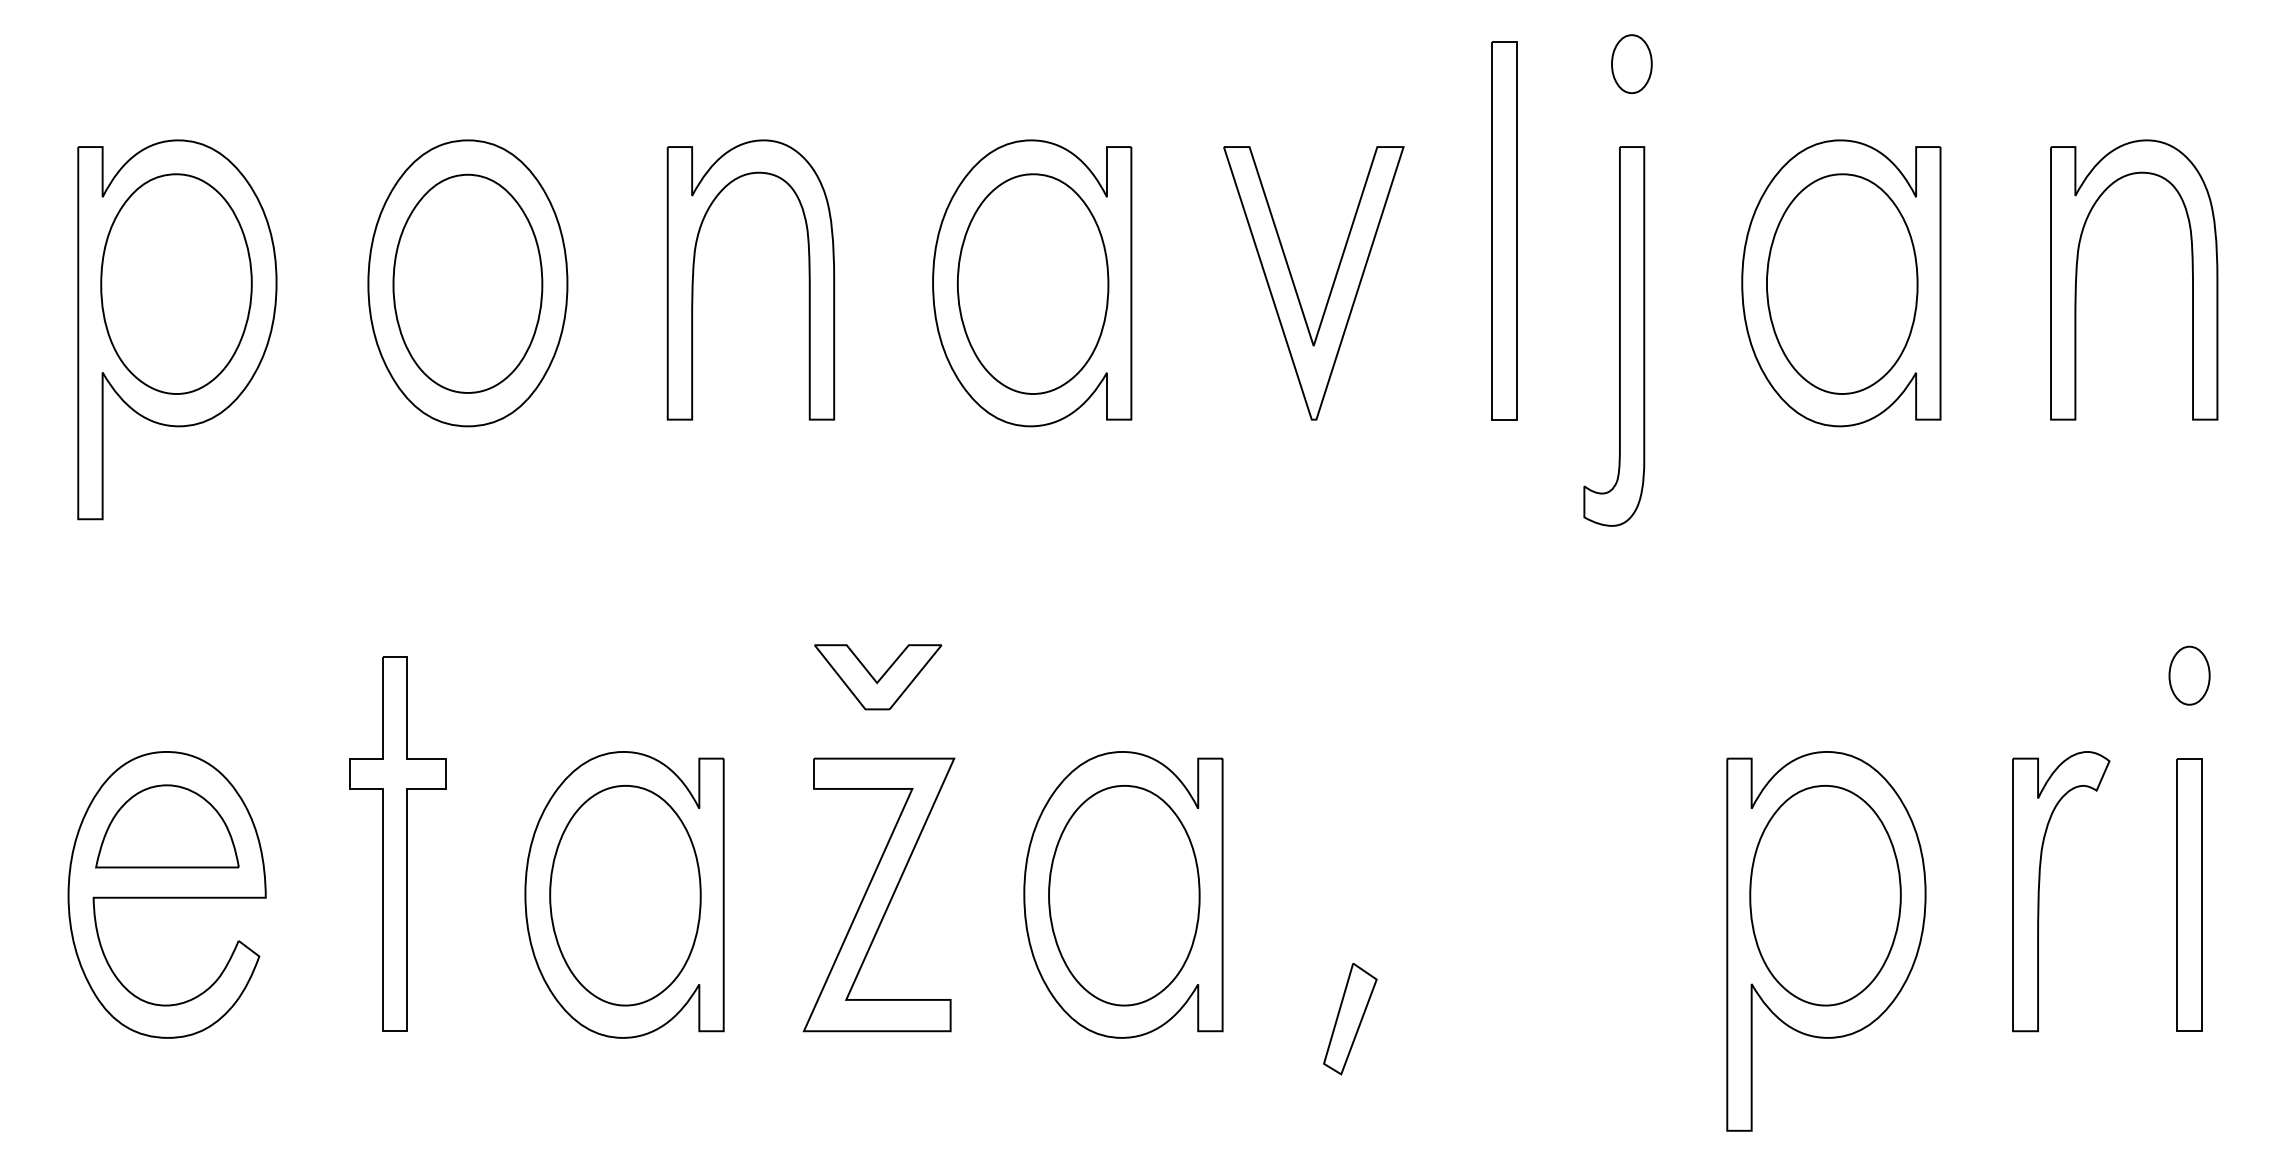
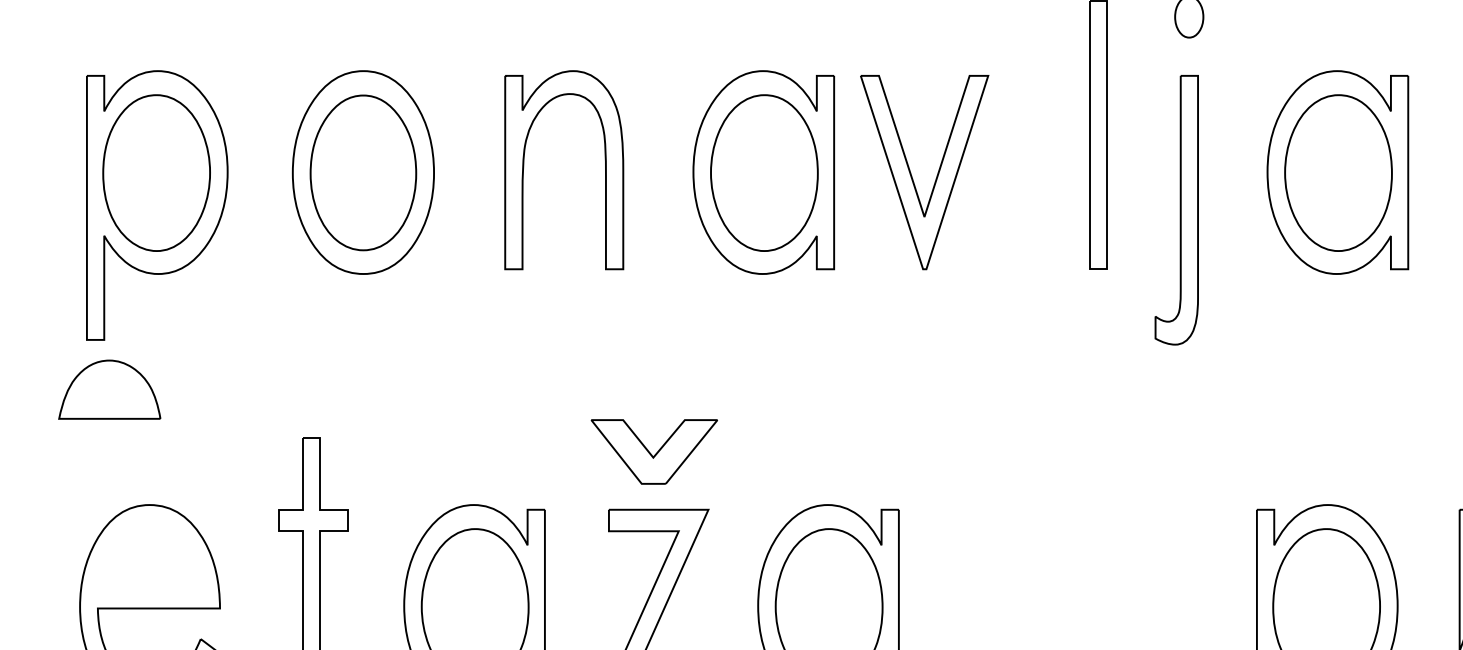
part: (1296, 288) -> (912, 176), moved
part: (878, 677) -> (654, 452), size x1.4
part: (167, 826) -> (109, 389), moved

